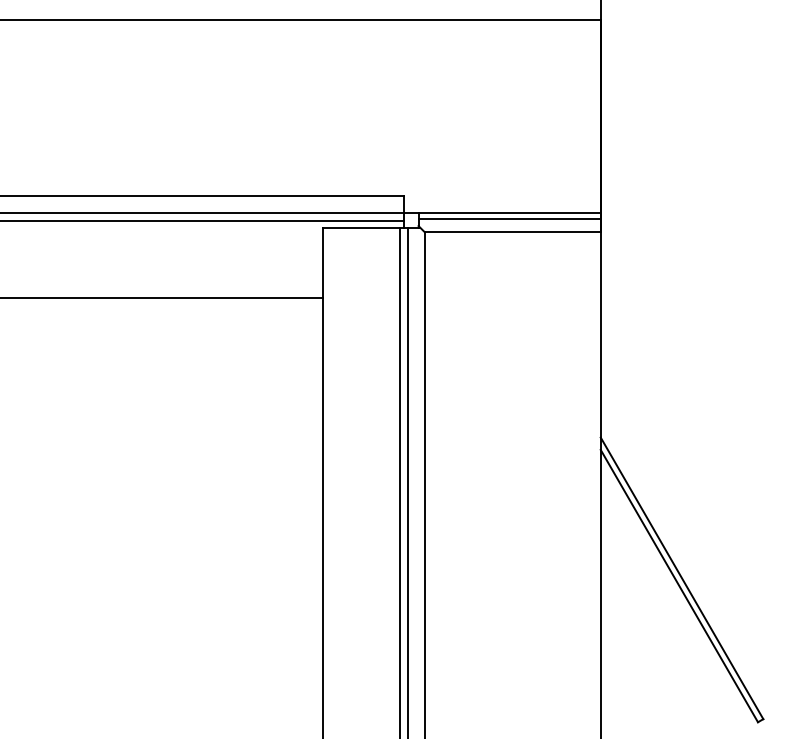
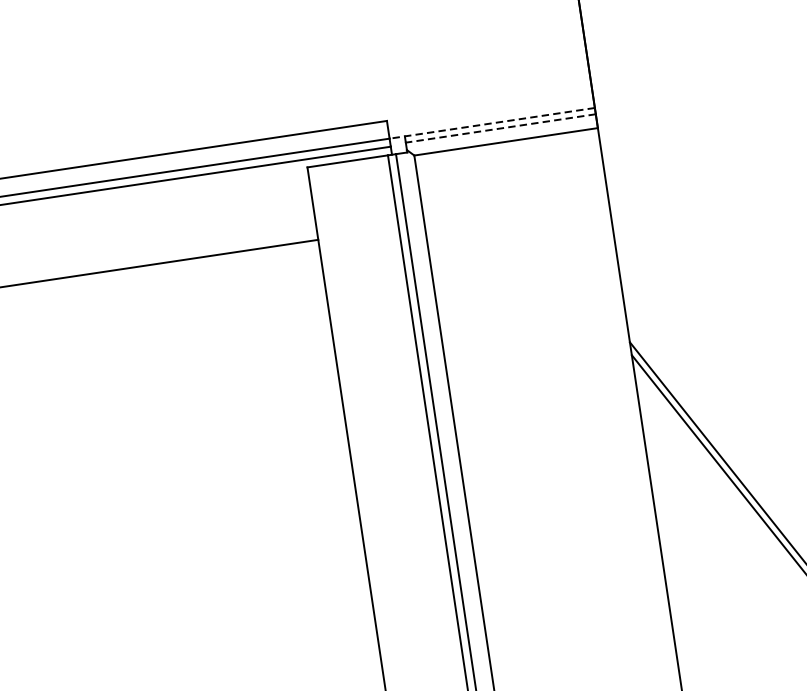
line: (501, 212) -> (491, 123), solid -> dashed
line: (509, 218) -> (500, 128), solid -> dashed

